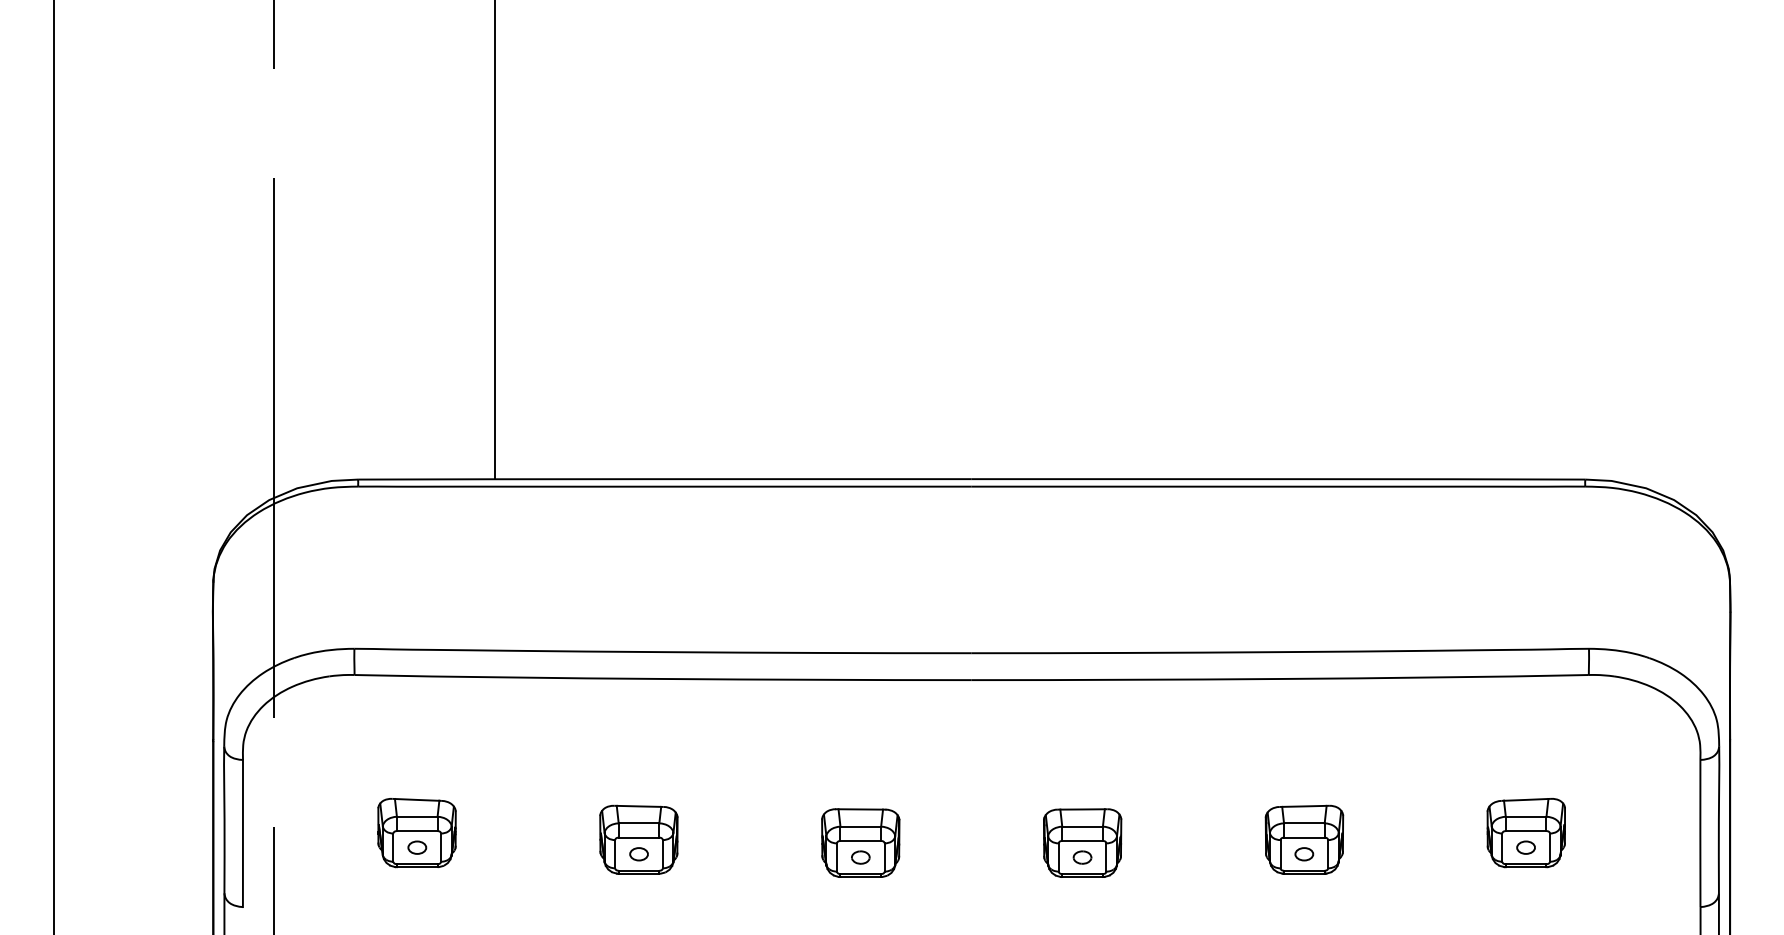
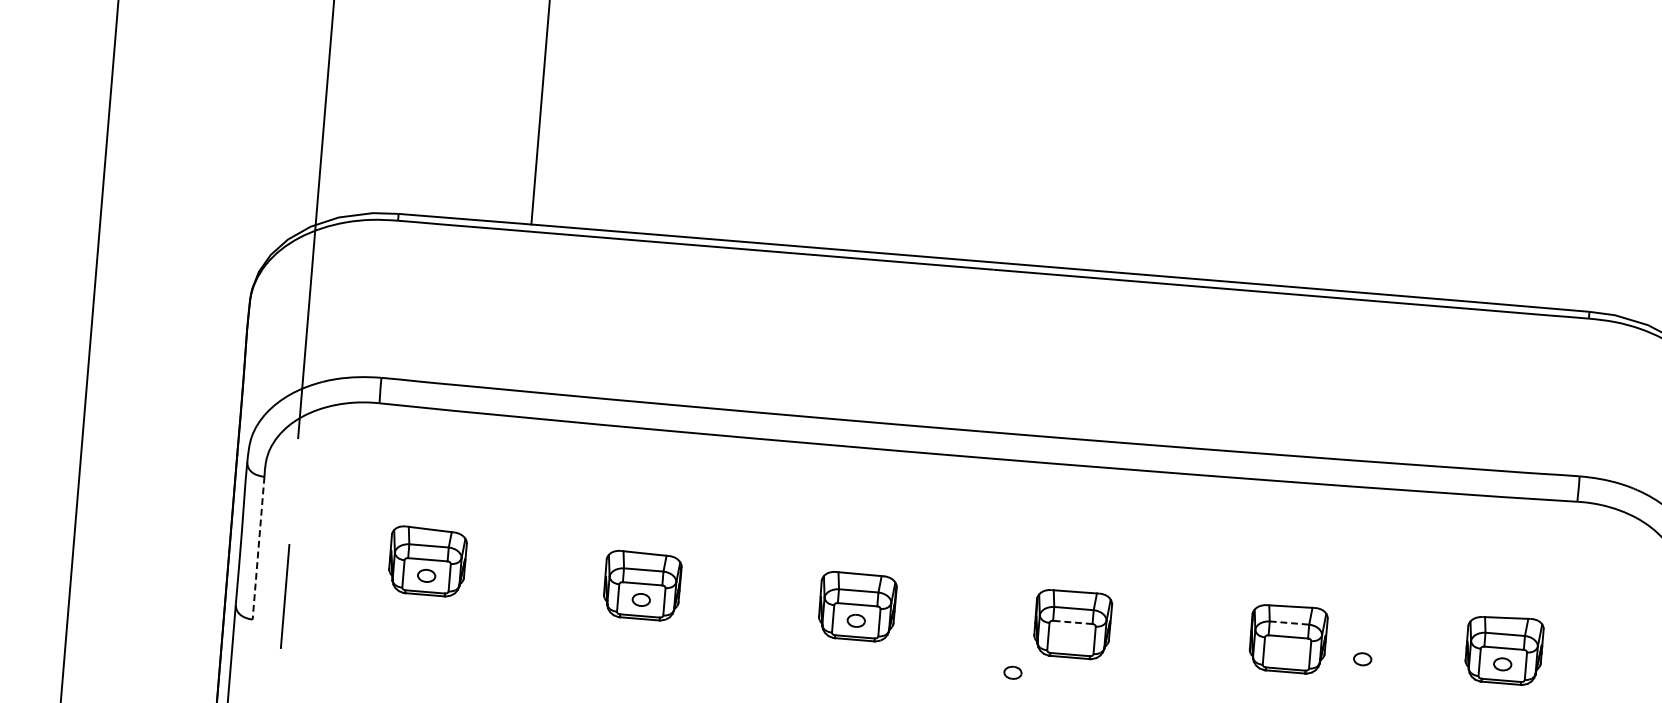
line: (1304, 823) -> (1289, 623), solid -> dashed
line: (242, 833) -> (258, 548), solid -> dashed
line: (1082, 840) -> (1072, 621), solid -> dashed
part: (1304, 854) -> (1362, 659), moved
part: (1082, 857) -> (1012, 672), moved

